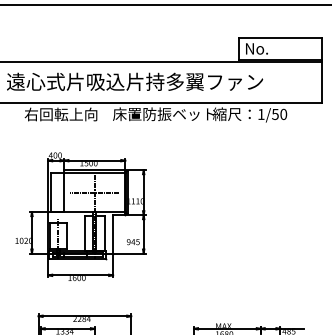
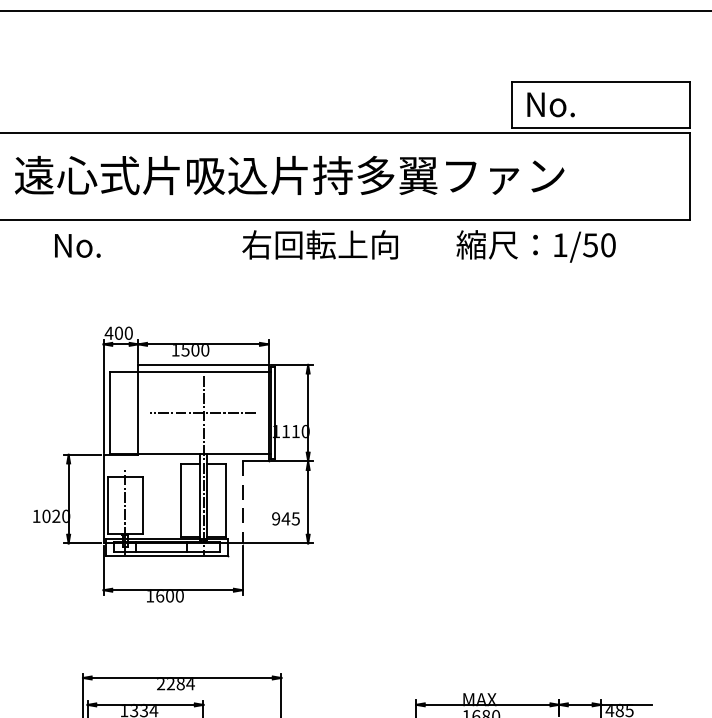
text: (60, 114) -> (129, 245), 右回転上向 -> No.
text: (163, 114) -> (350, 245), 床置防振ベット -> 右回転上向
line: (113, 234) -> (243, 502), solid -> dashed

